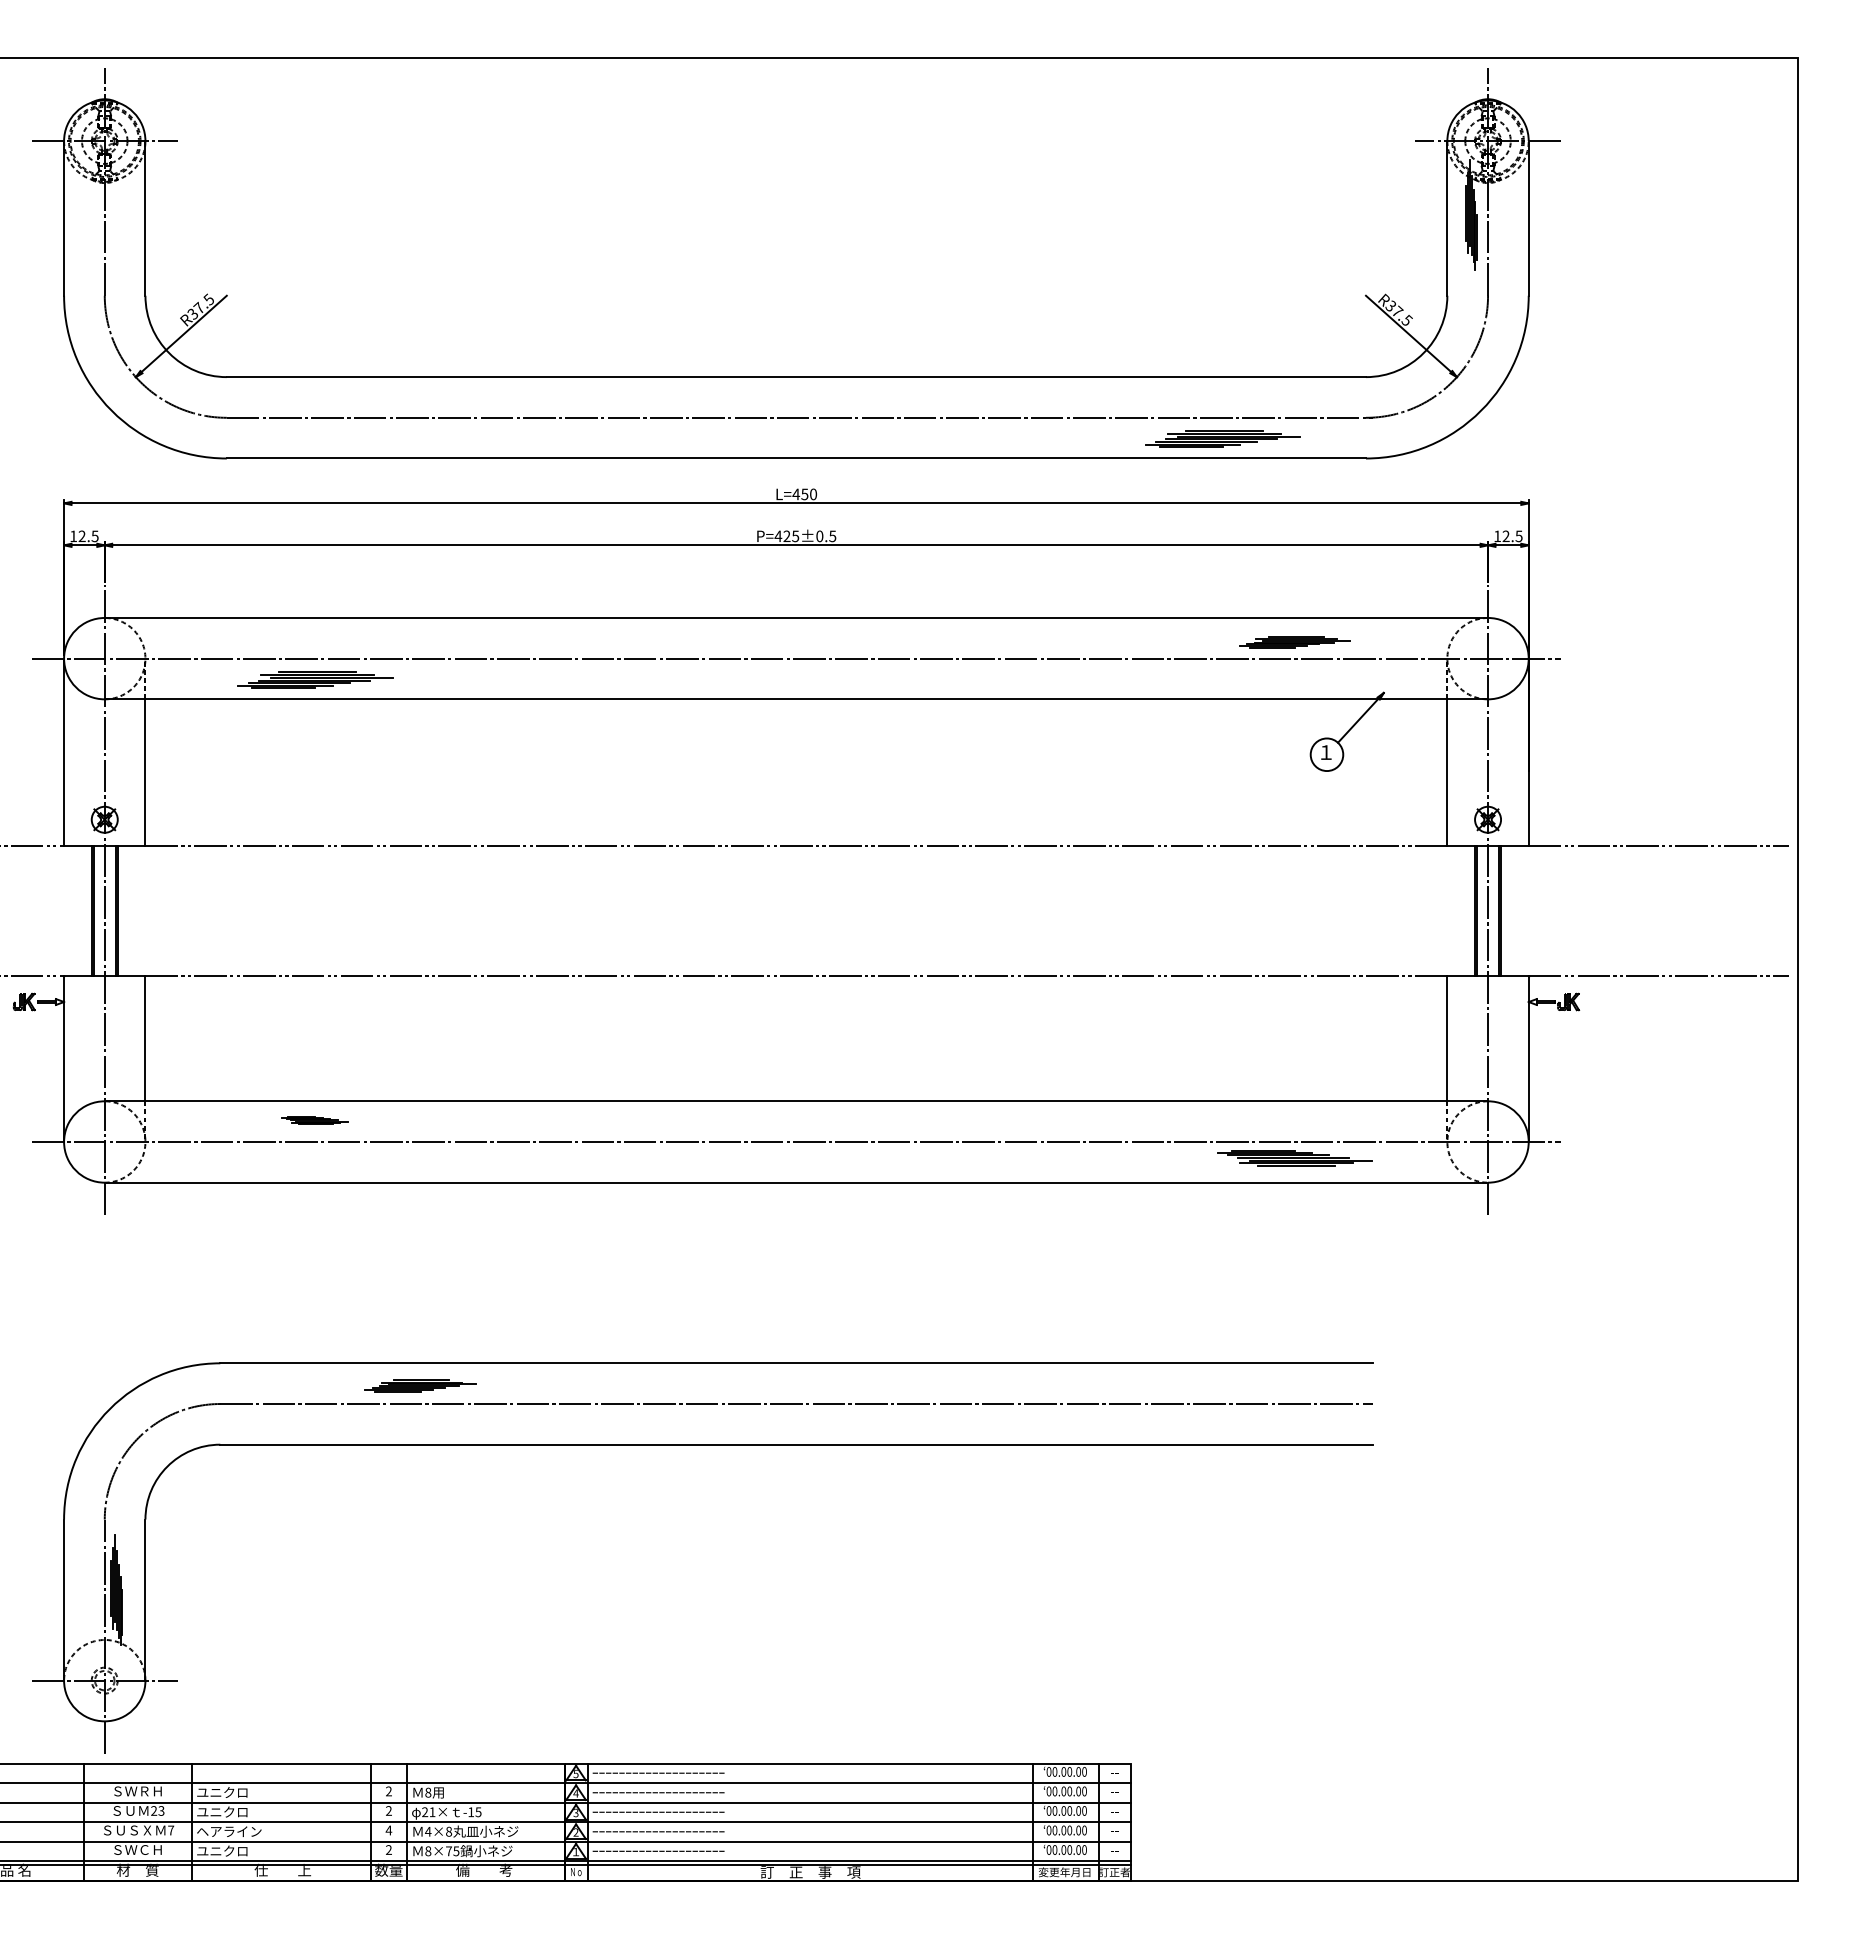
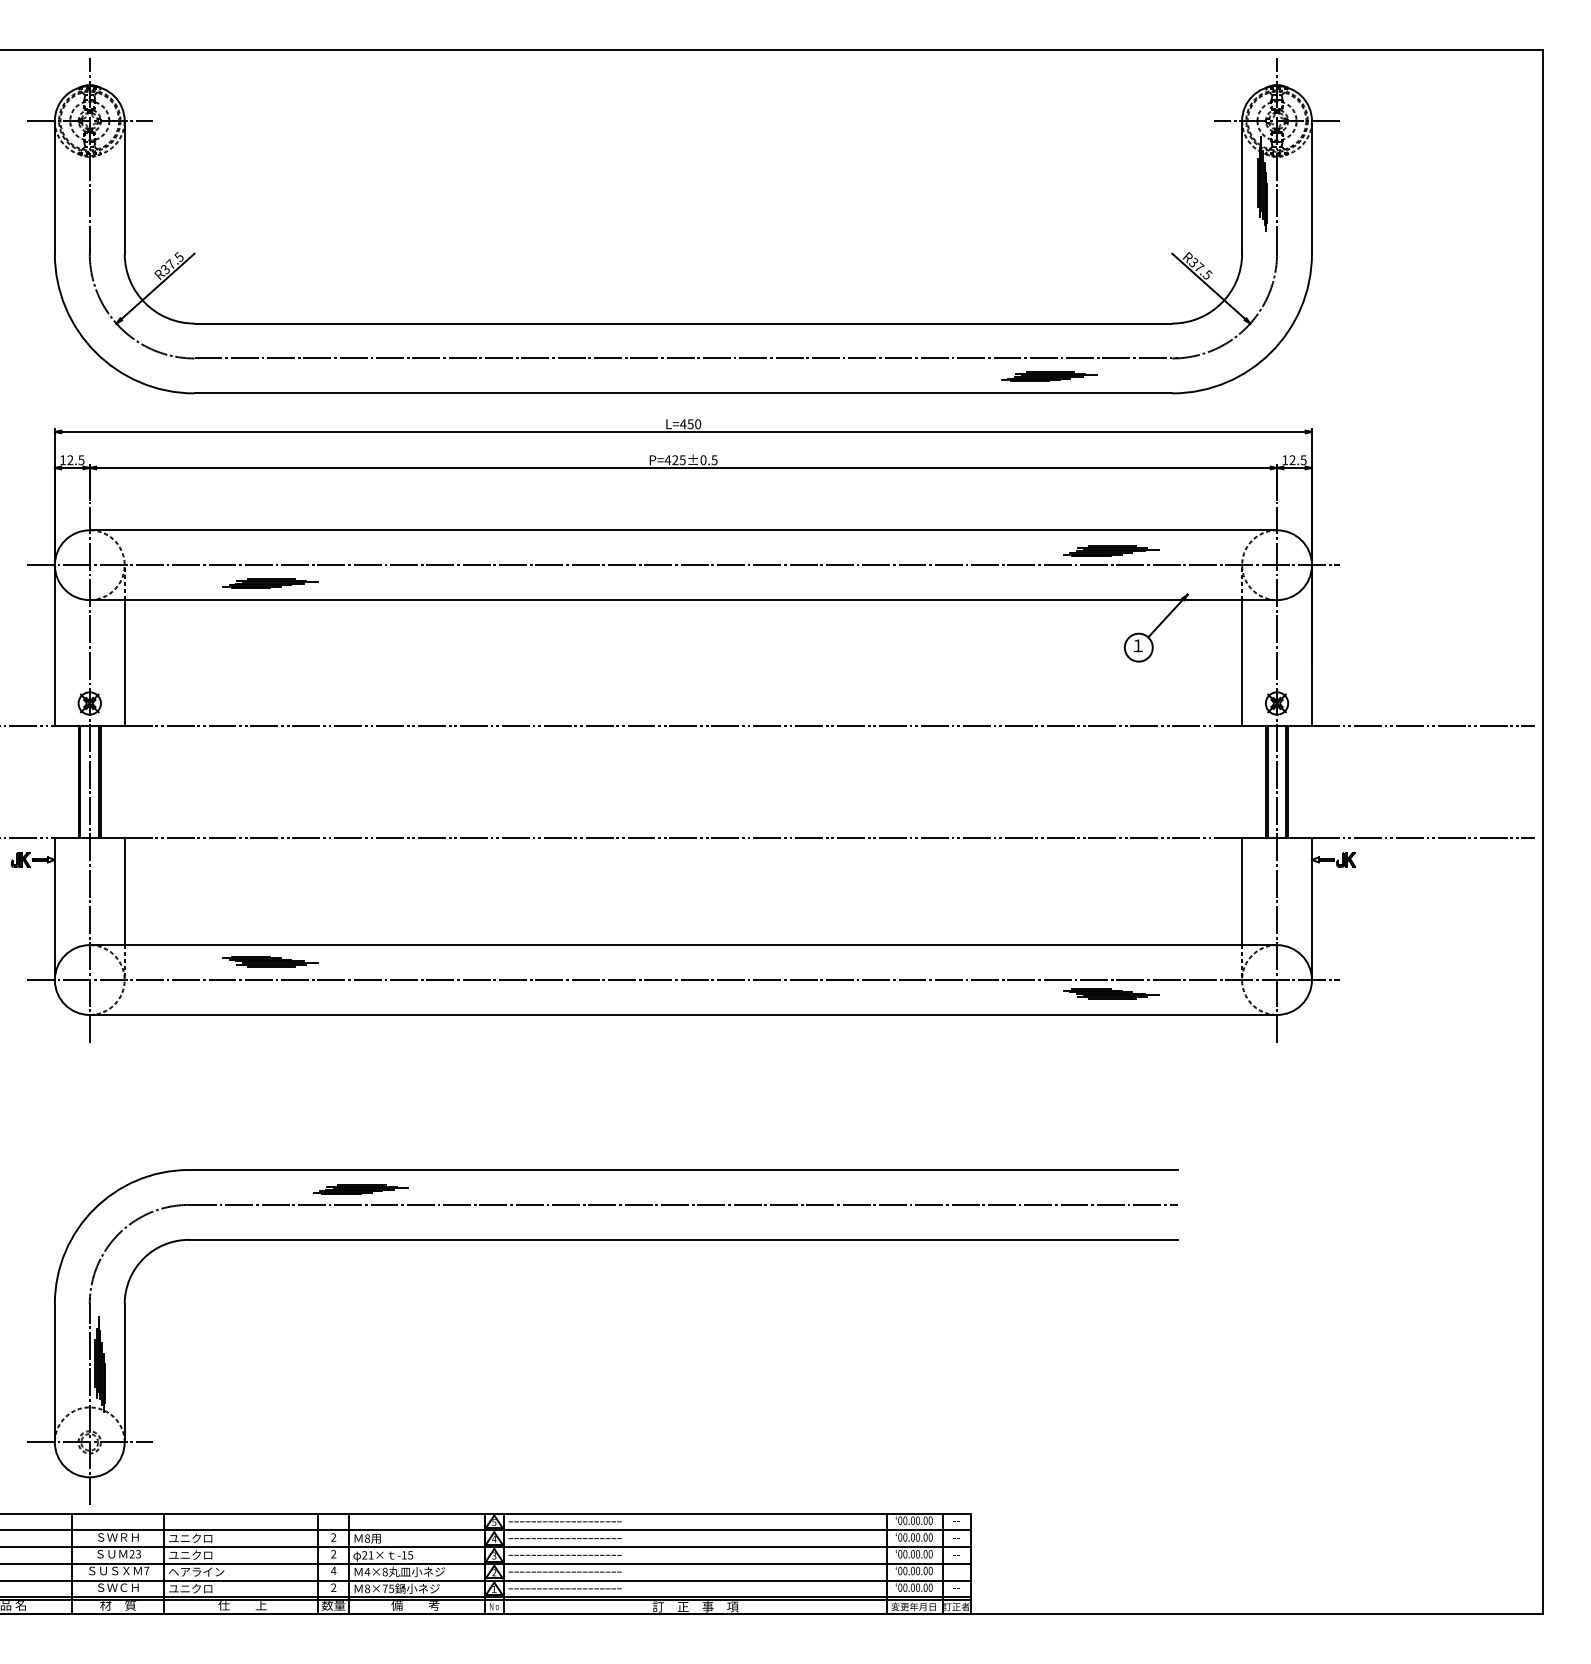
part: (1222, 439) -> (1049, 377), size x0.71
part: (314, 679) -> (269, 583), size x0.71
part: (314, 1120) -> (269, 961), size x1.67
part: (1294, 1158) -> (1110, 994), size x0.71

